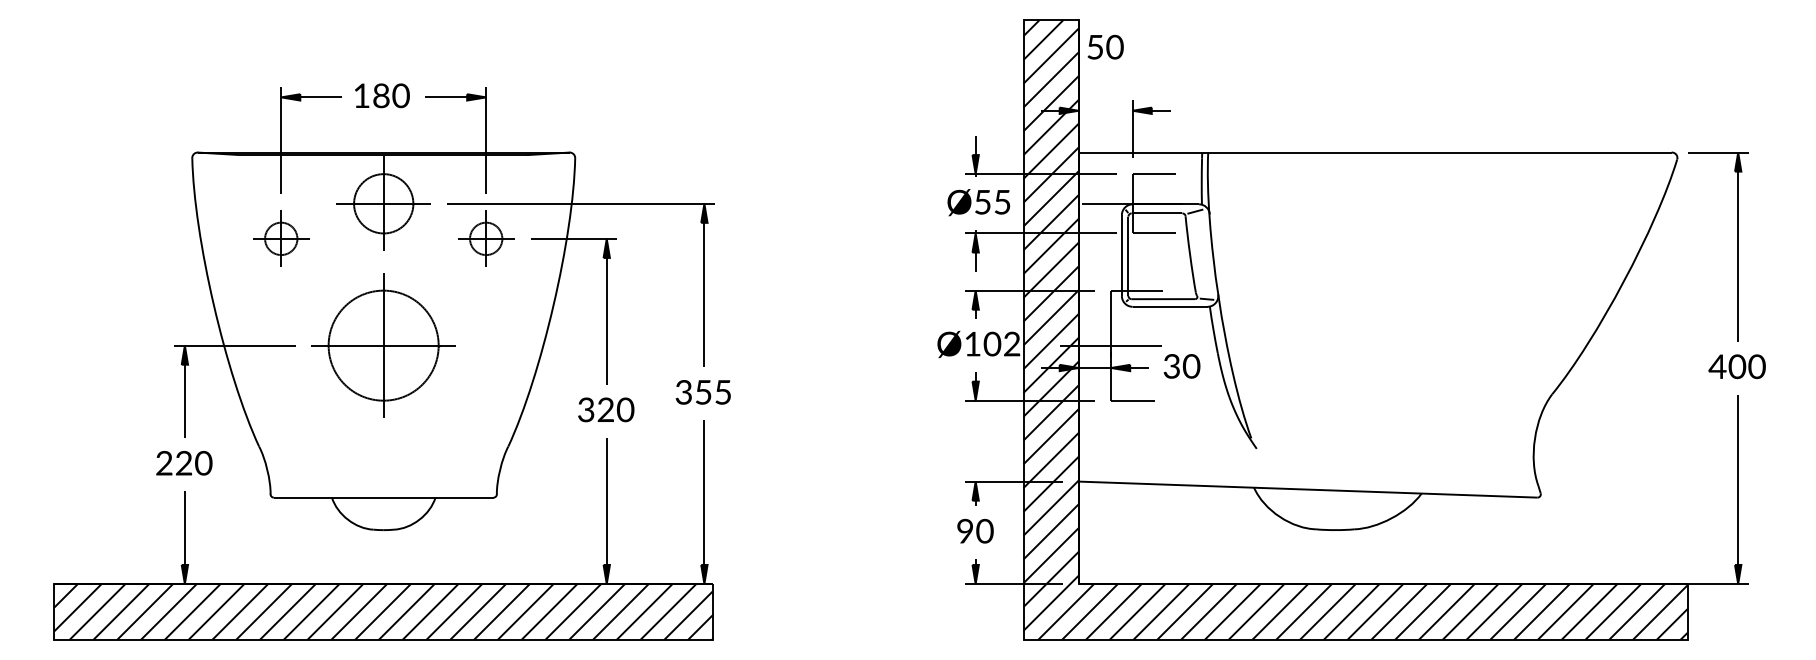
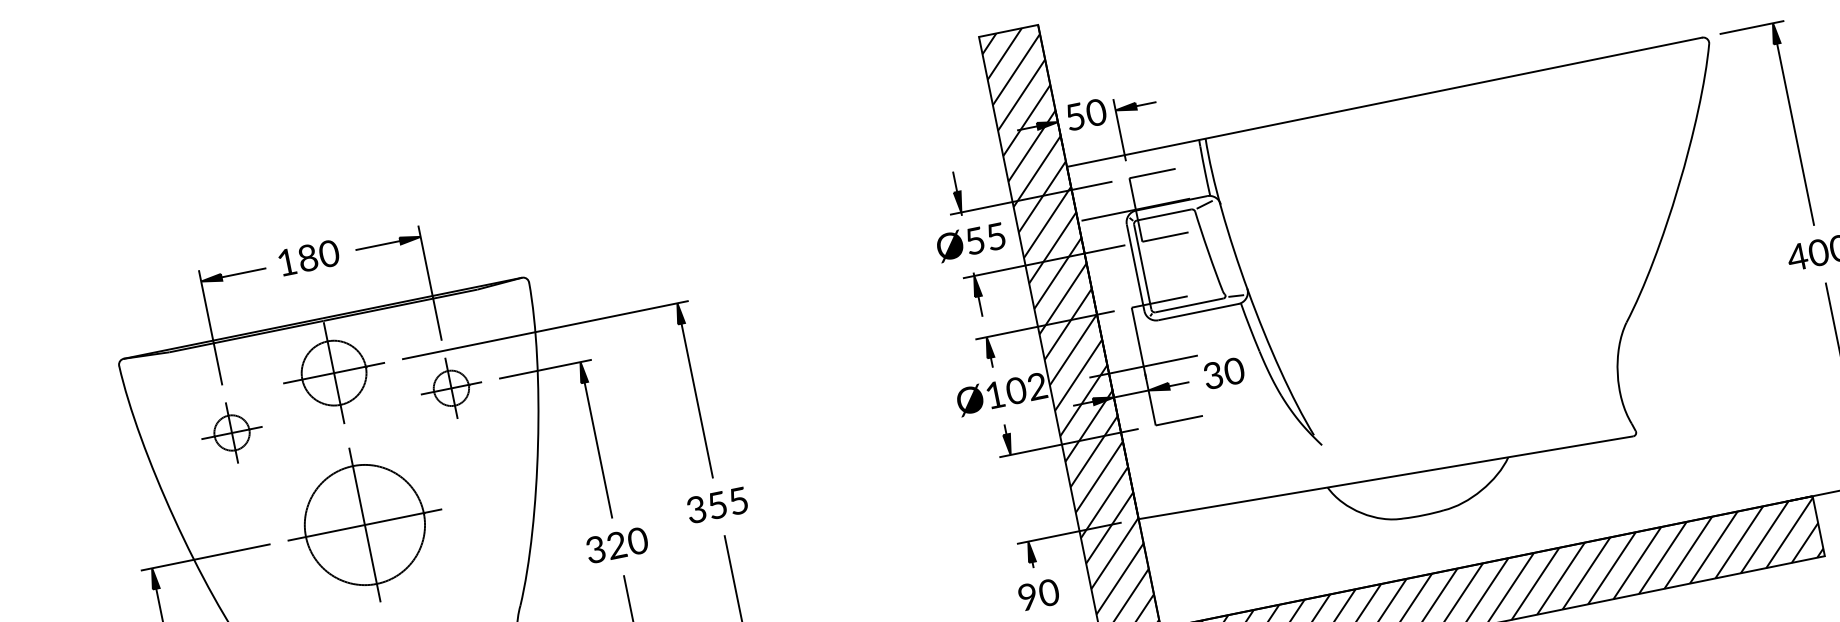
text: (1105, 46) -> (1086, 113), moved

